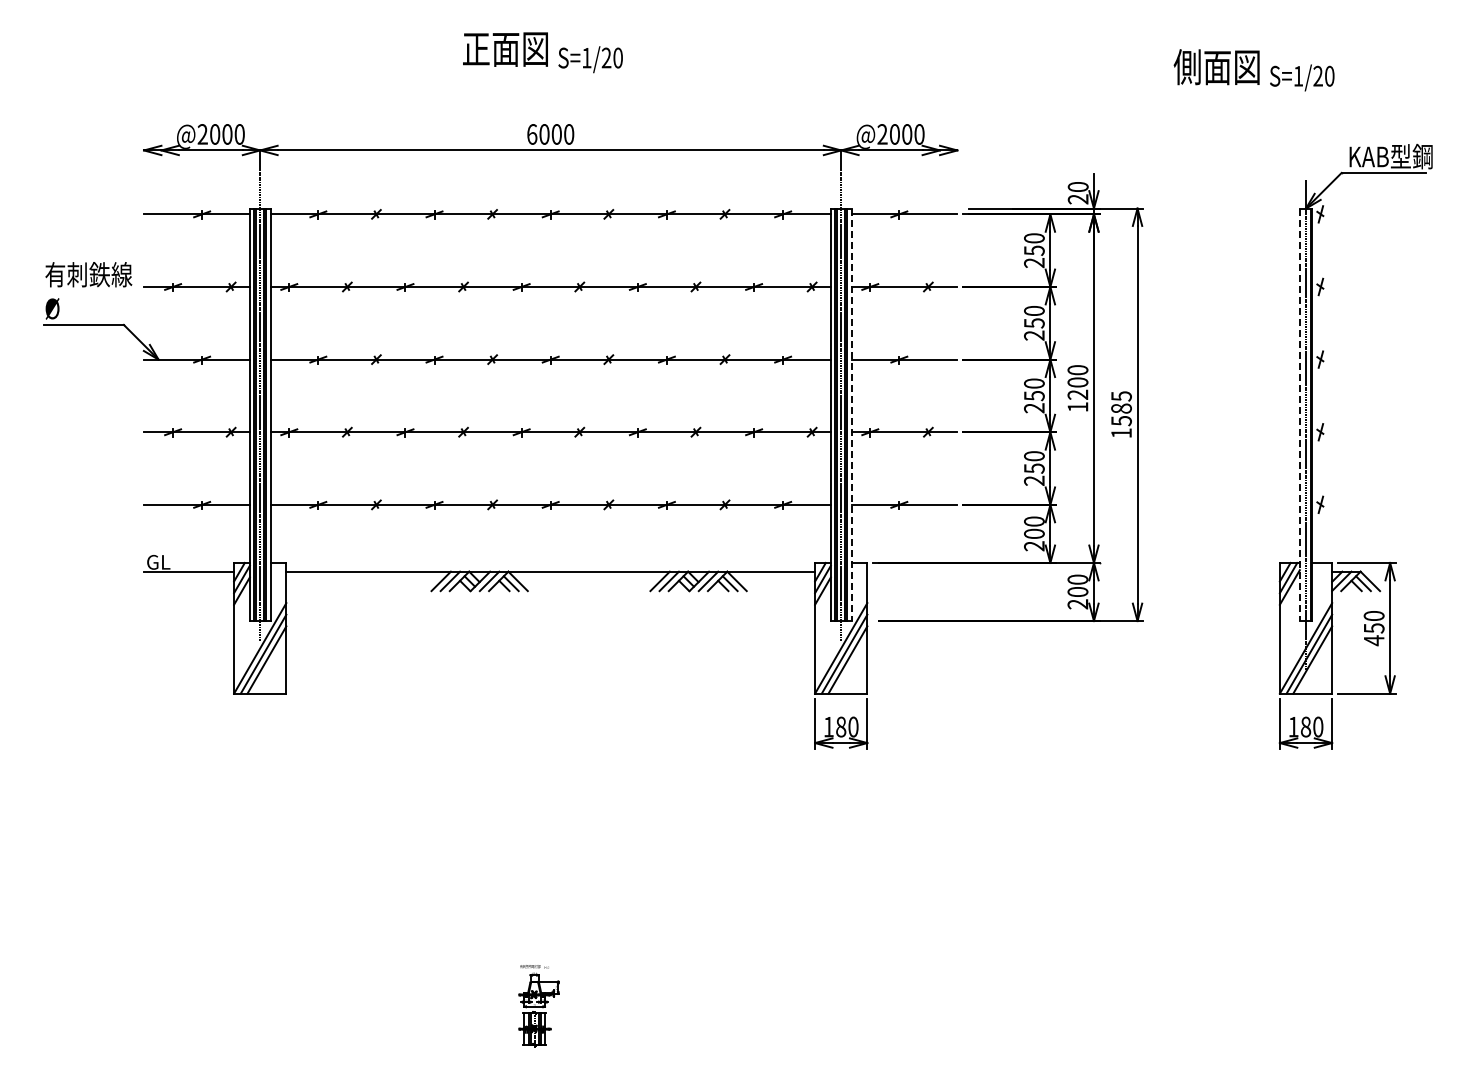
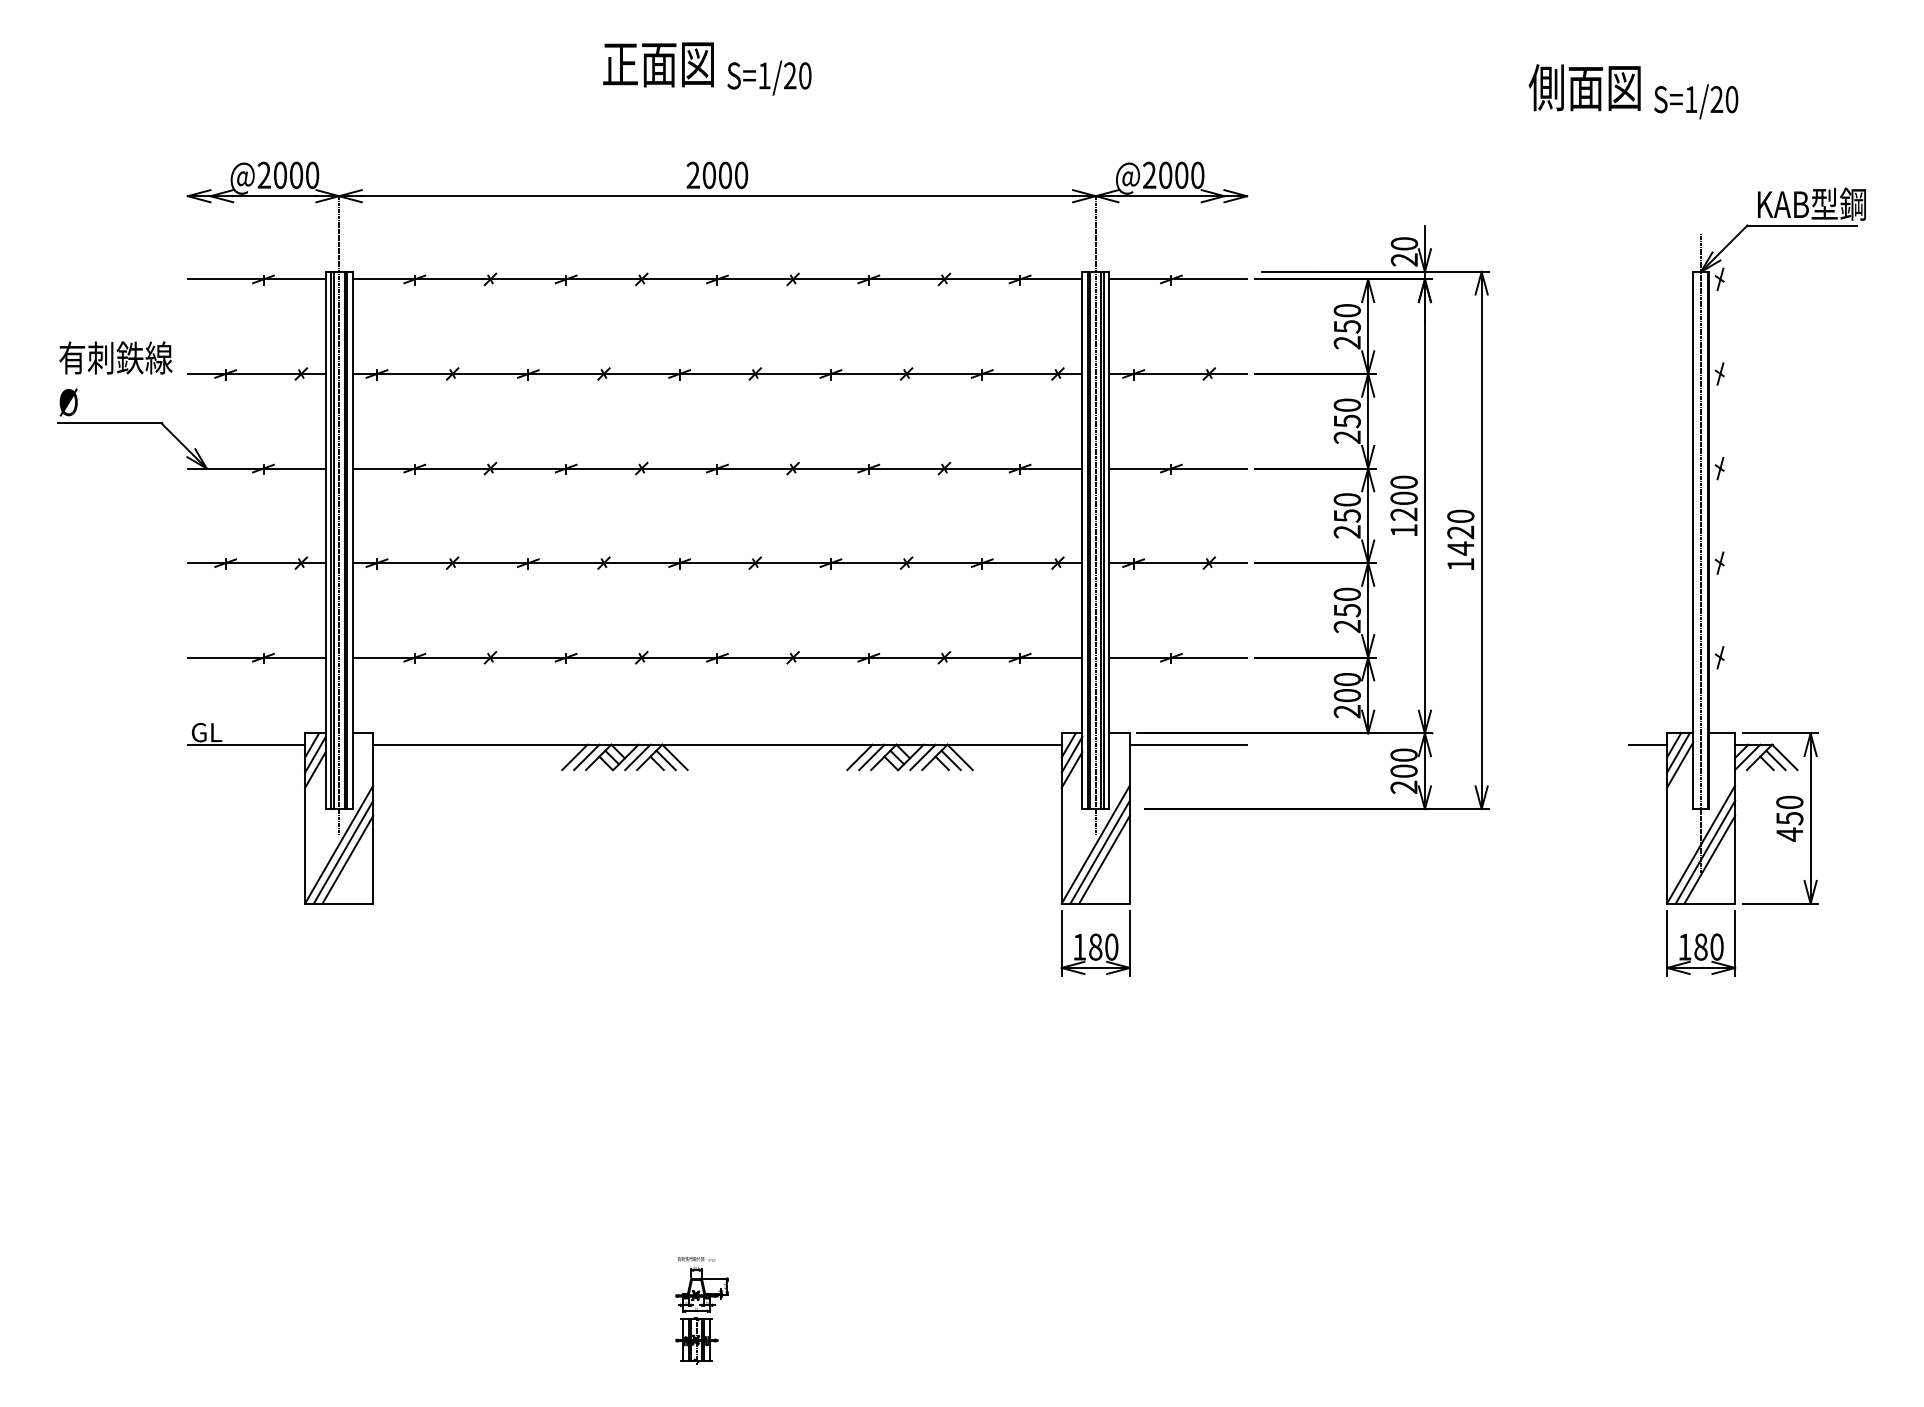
text: (532, 134) -> (693, 175), 6000 -> 2000
text: (1121, 408) -> (1460, 532), 1585 -> 1420
line: (851, 415) -> (1109, 541), dashed -> solid
line: (1299, 415) -> (1692, 541), dashed -> solid
line: (912, 571) -> (1188, 744), added
line: (1264, 571) -> (1647, 744), added

